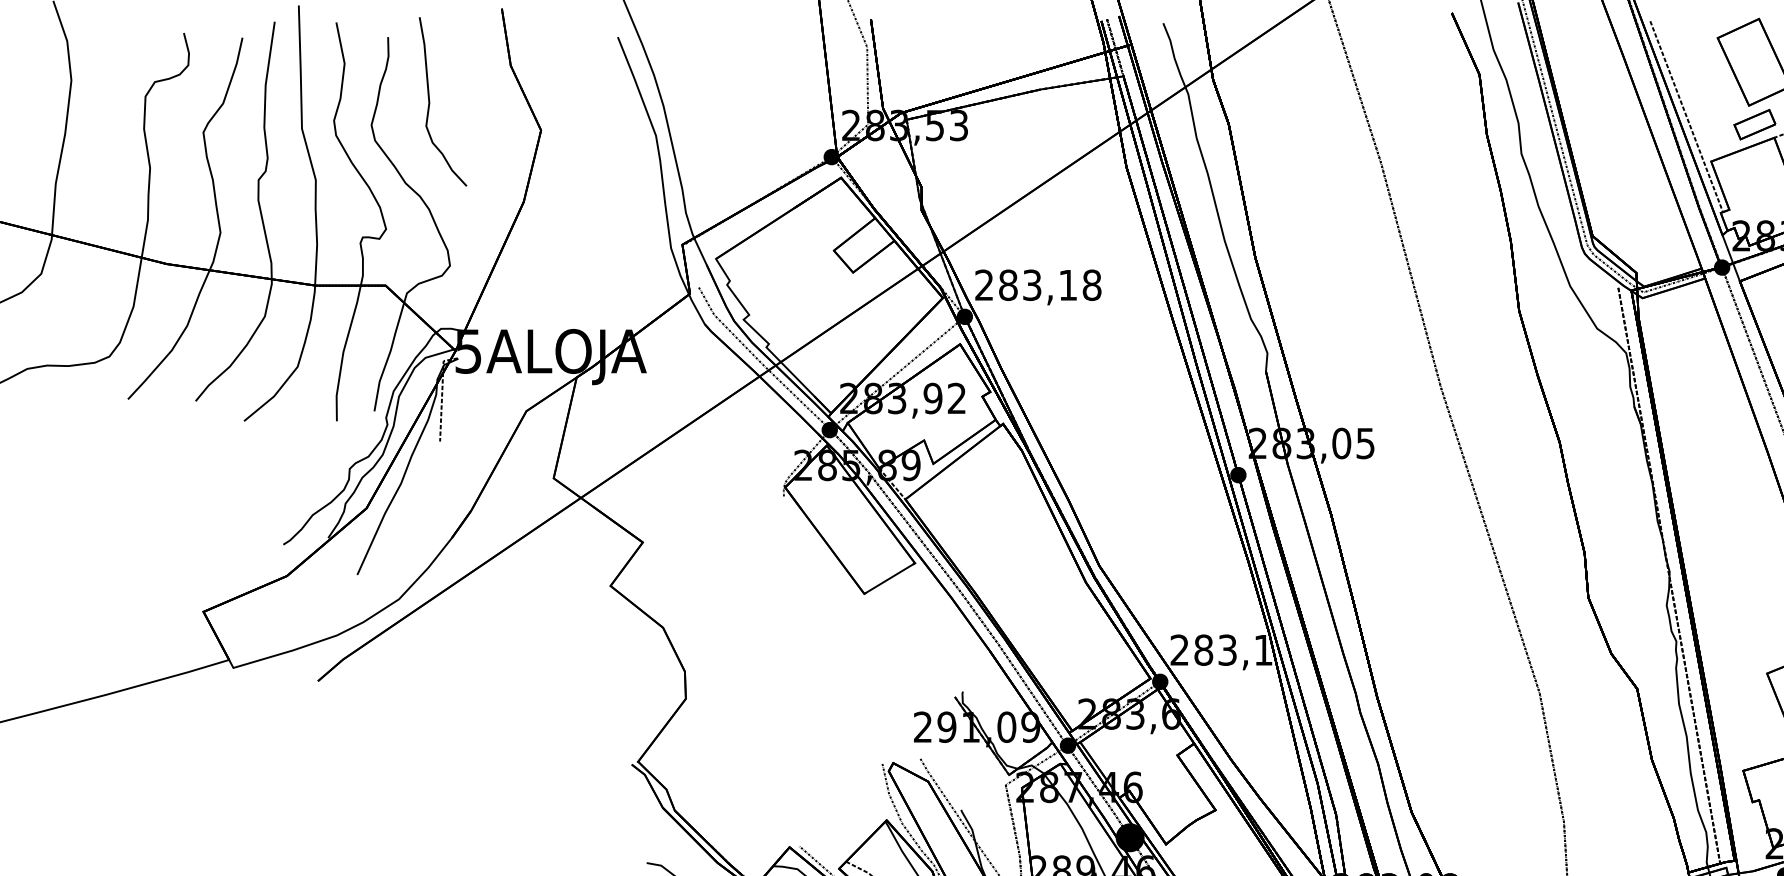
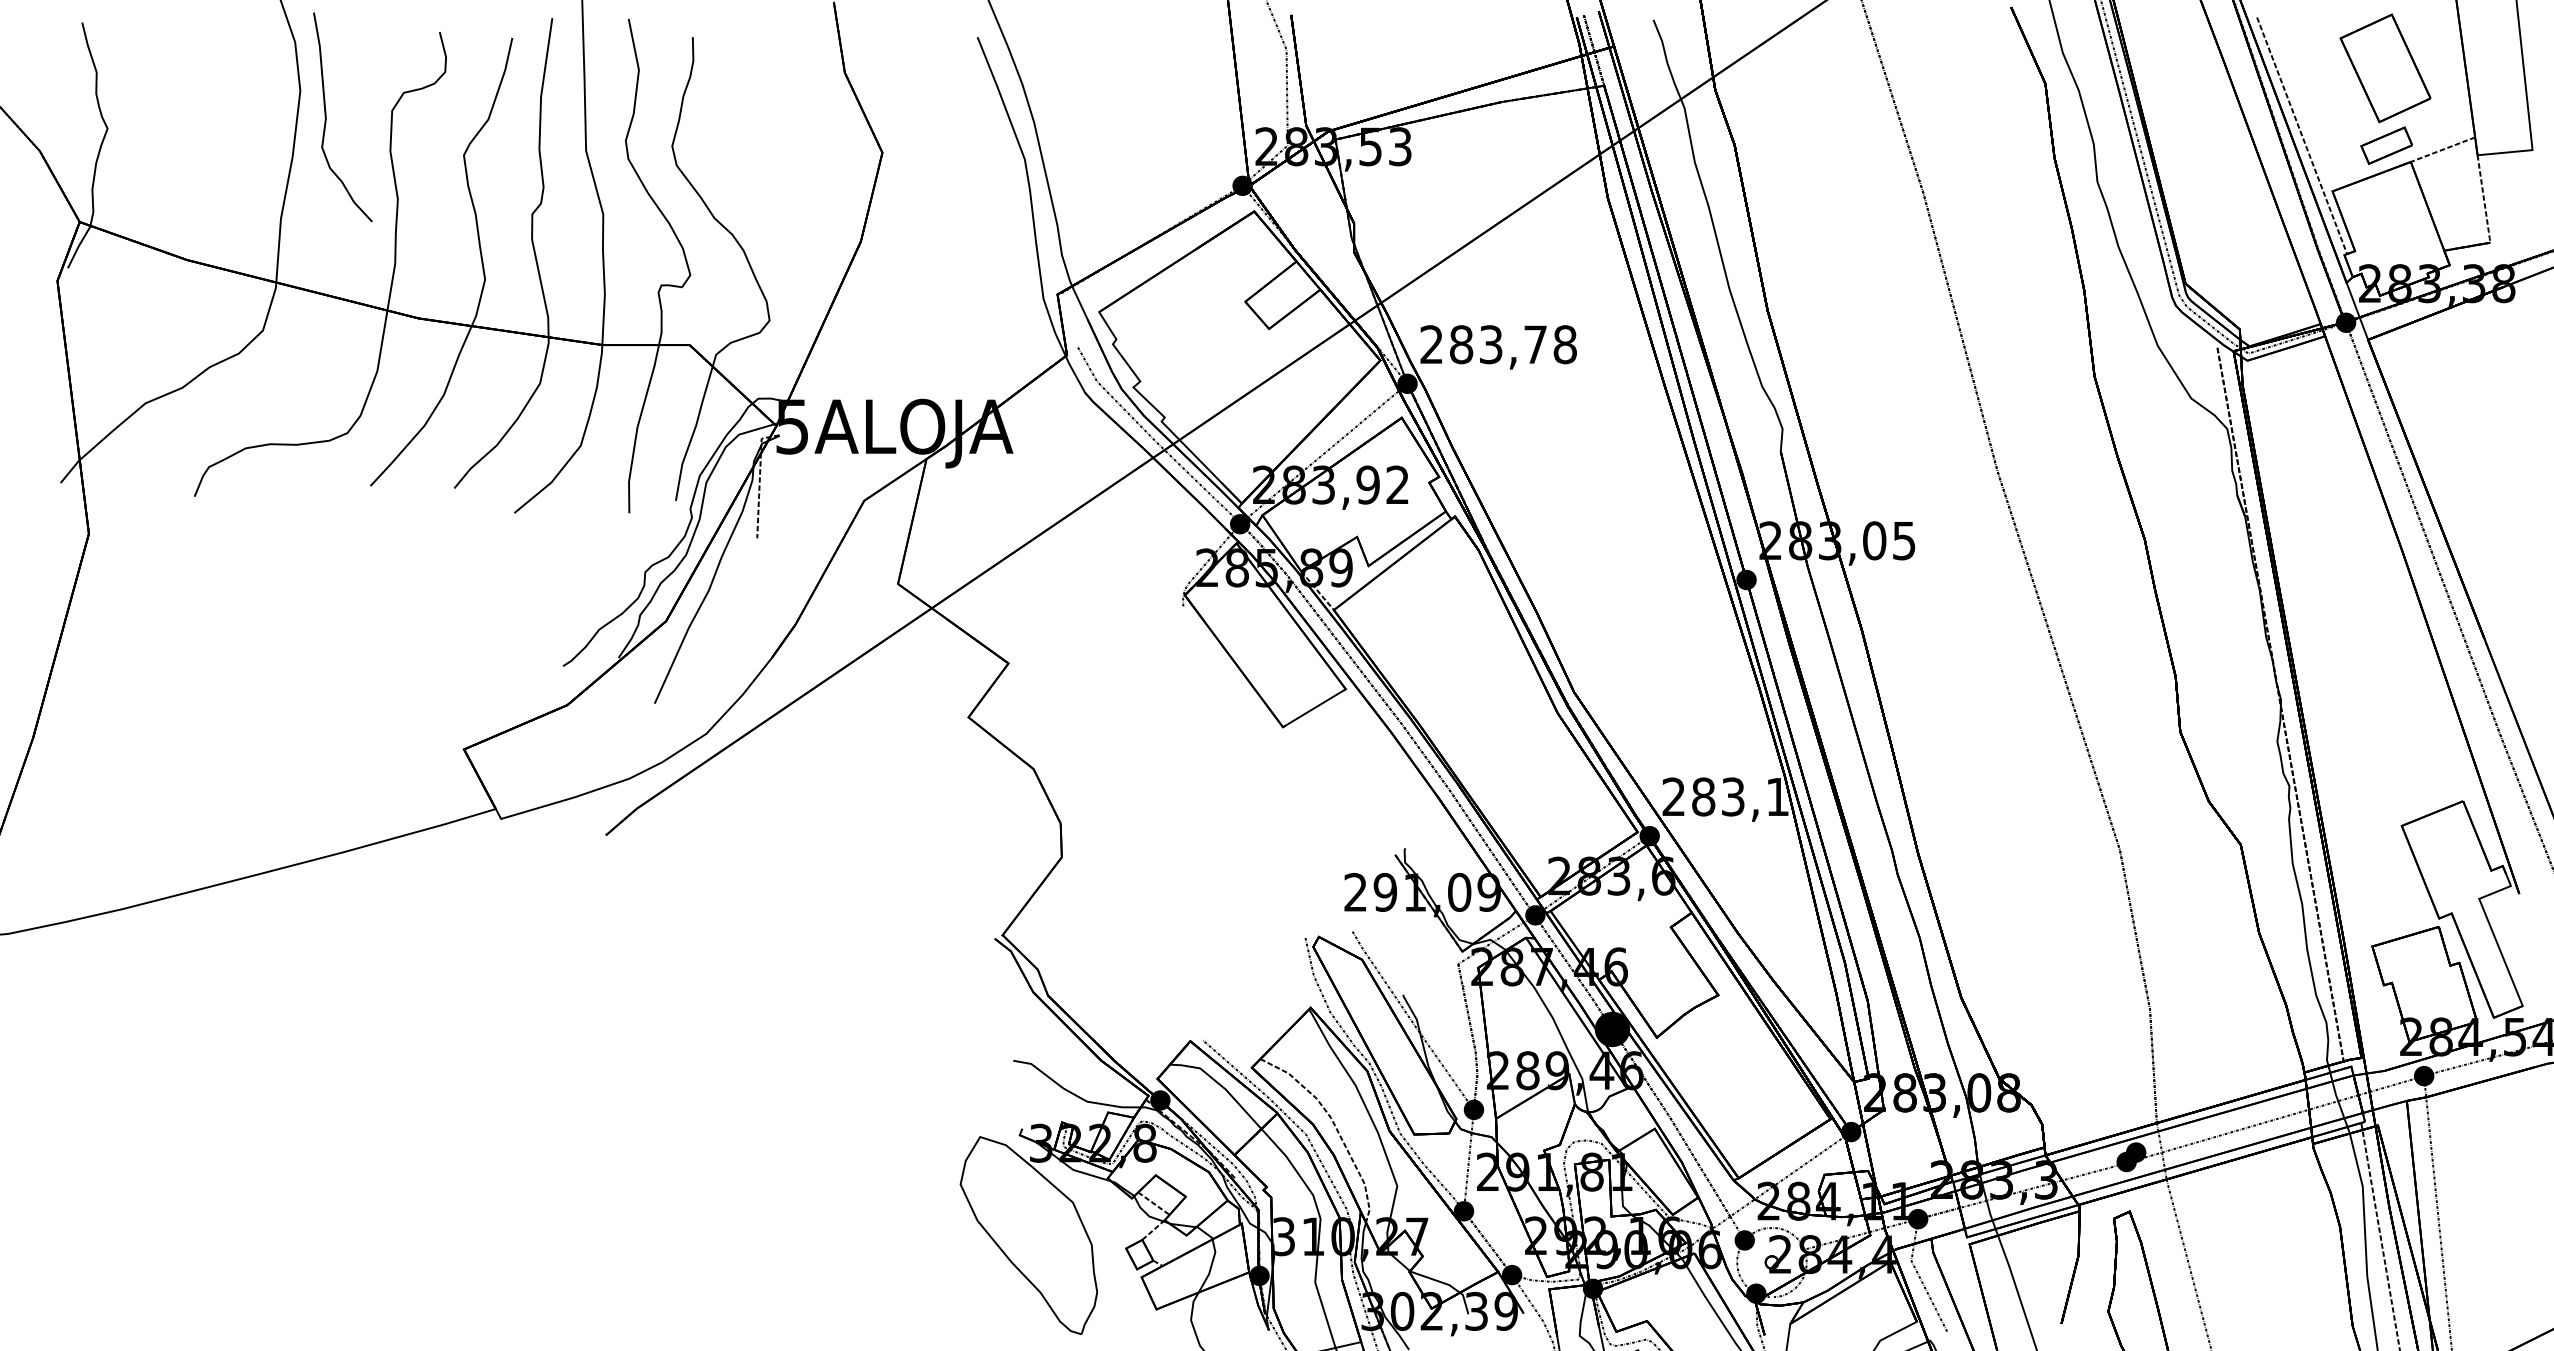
curve: (429, 101) -> (326, 117), moved
text: (1068, 285) -> (1535, 344), 283,18 -> 283,78

